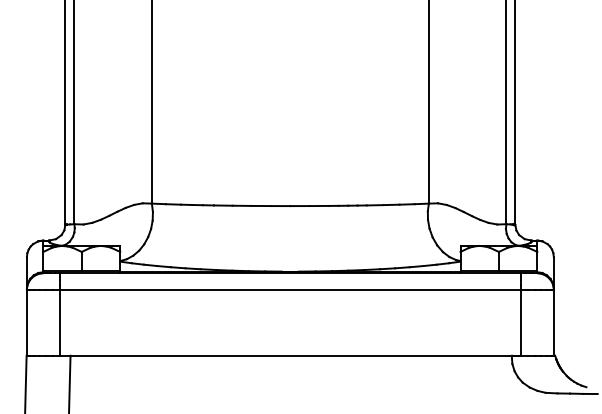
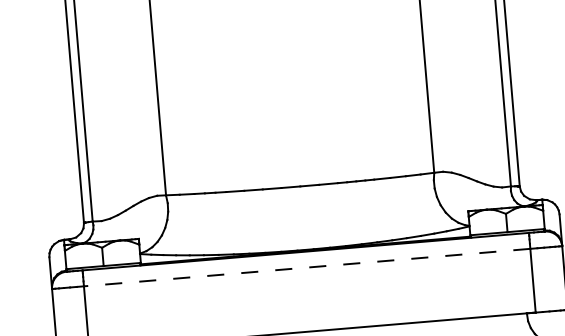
line: (290, 289) -> (307, 267), solid -> dashed

